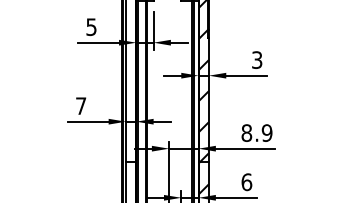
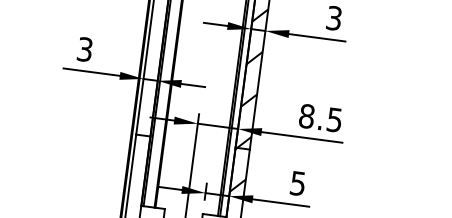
text: (81, 106) -> (85, 50), 7 -> 3
text: (266, 132) -> (333, 119), 8.9 -> 8.5
text: (246, 182) -> (297, 183), 6 -> 5

